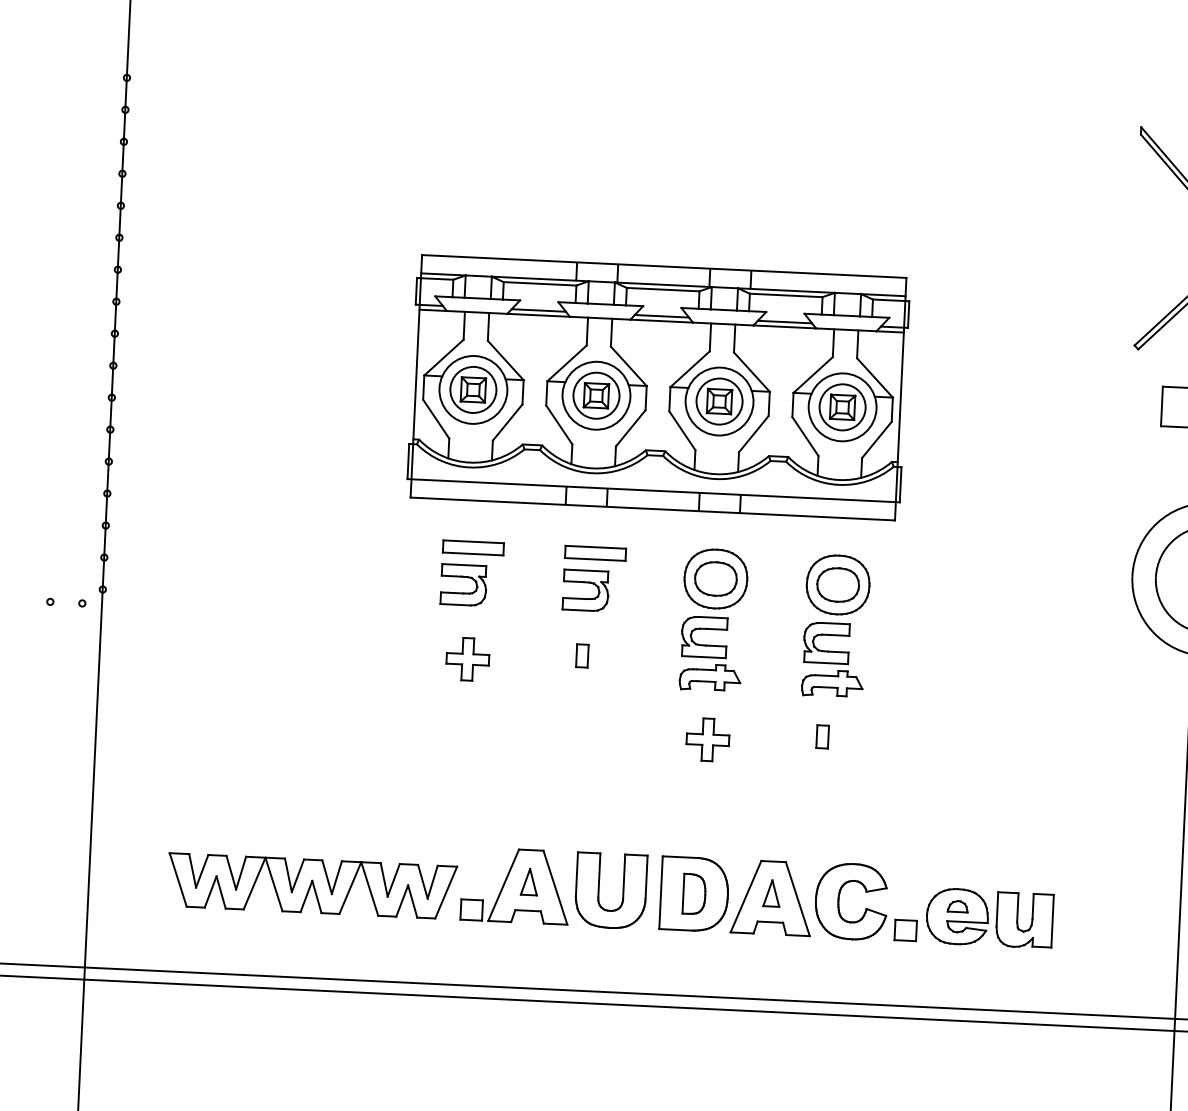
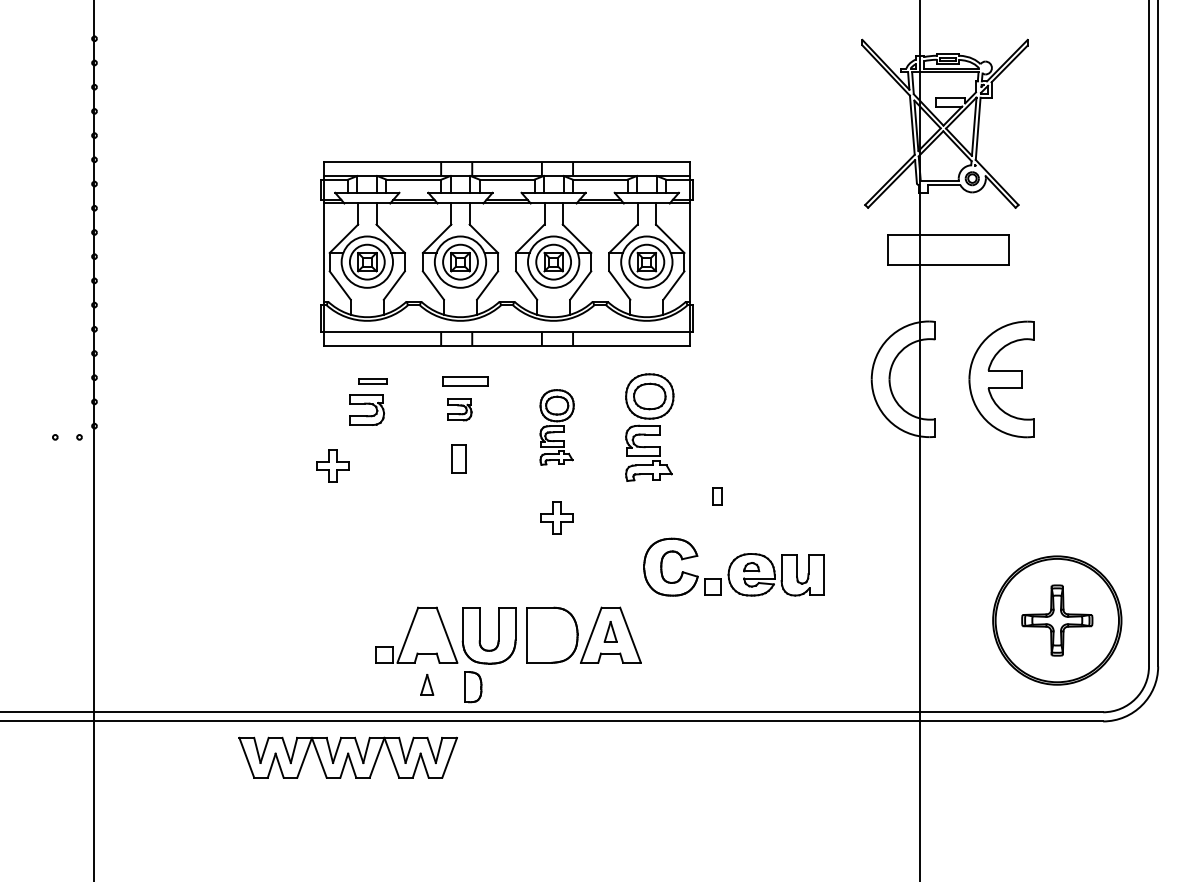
part: (472, 547) -> (372, 381), size x0.6
part: (585, 590) -> (459, 409), size x0.7
part: (712, 620) -> (556, 427), size x0.7
part: (582, 656) -> (459, 459), size x1.6
part: (467, 658) -> (332, 465), moved
part: (822, 736) -> (717, 496), moved
part: (529, 881) -> (427, 684), moved
part: (311, 885) -> (347, 757), moved
part: (694, 894) -> (473, 687), moved
part: (933, 904) -> (733, 566), moved

